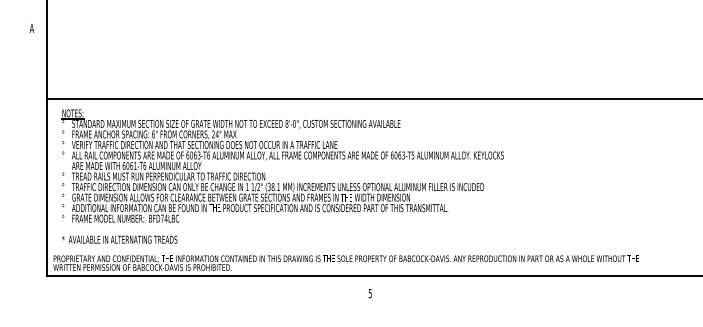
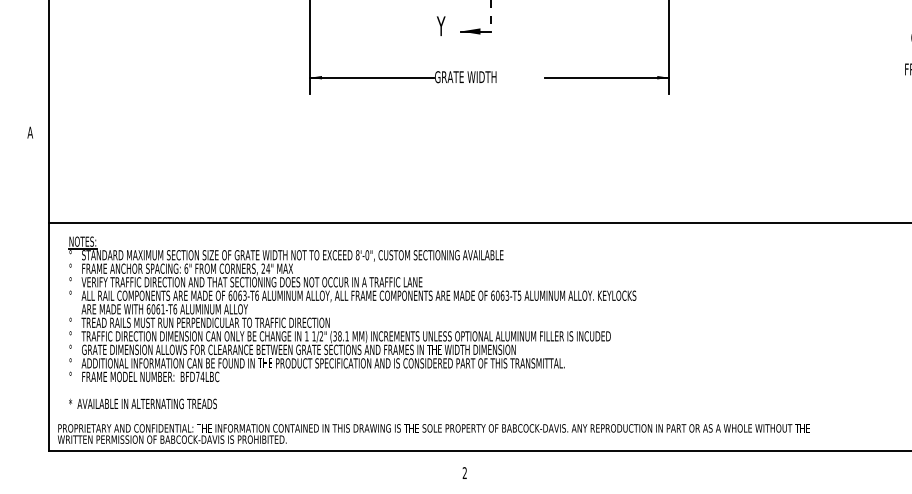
text: (370, 293) -> (464, 473), 5 -> 2

